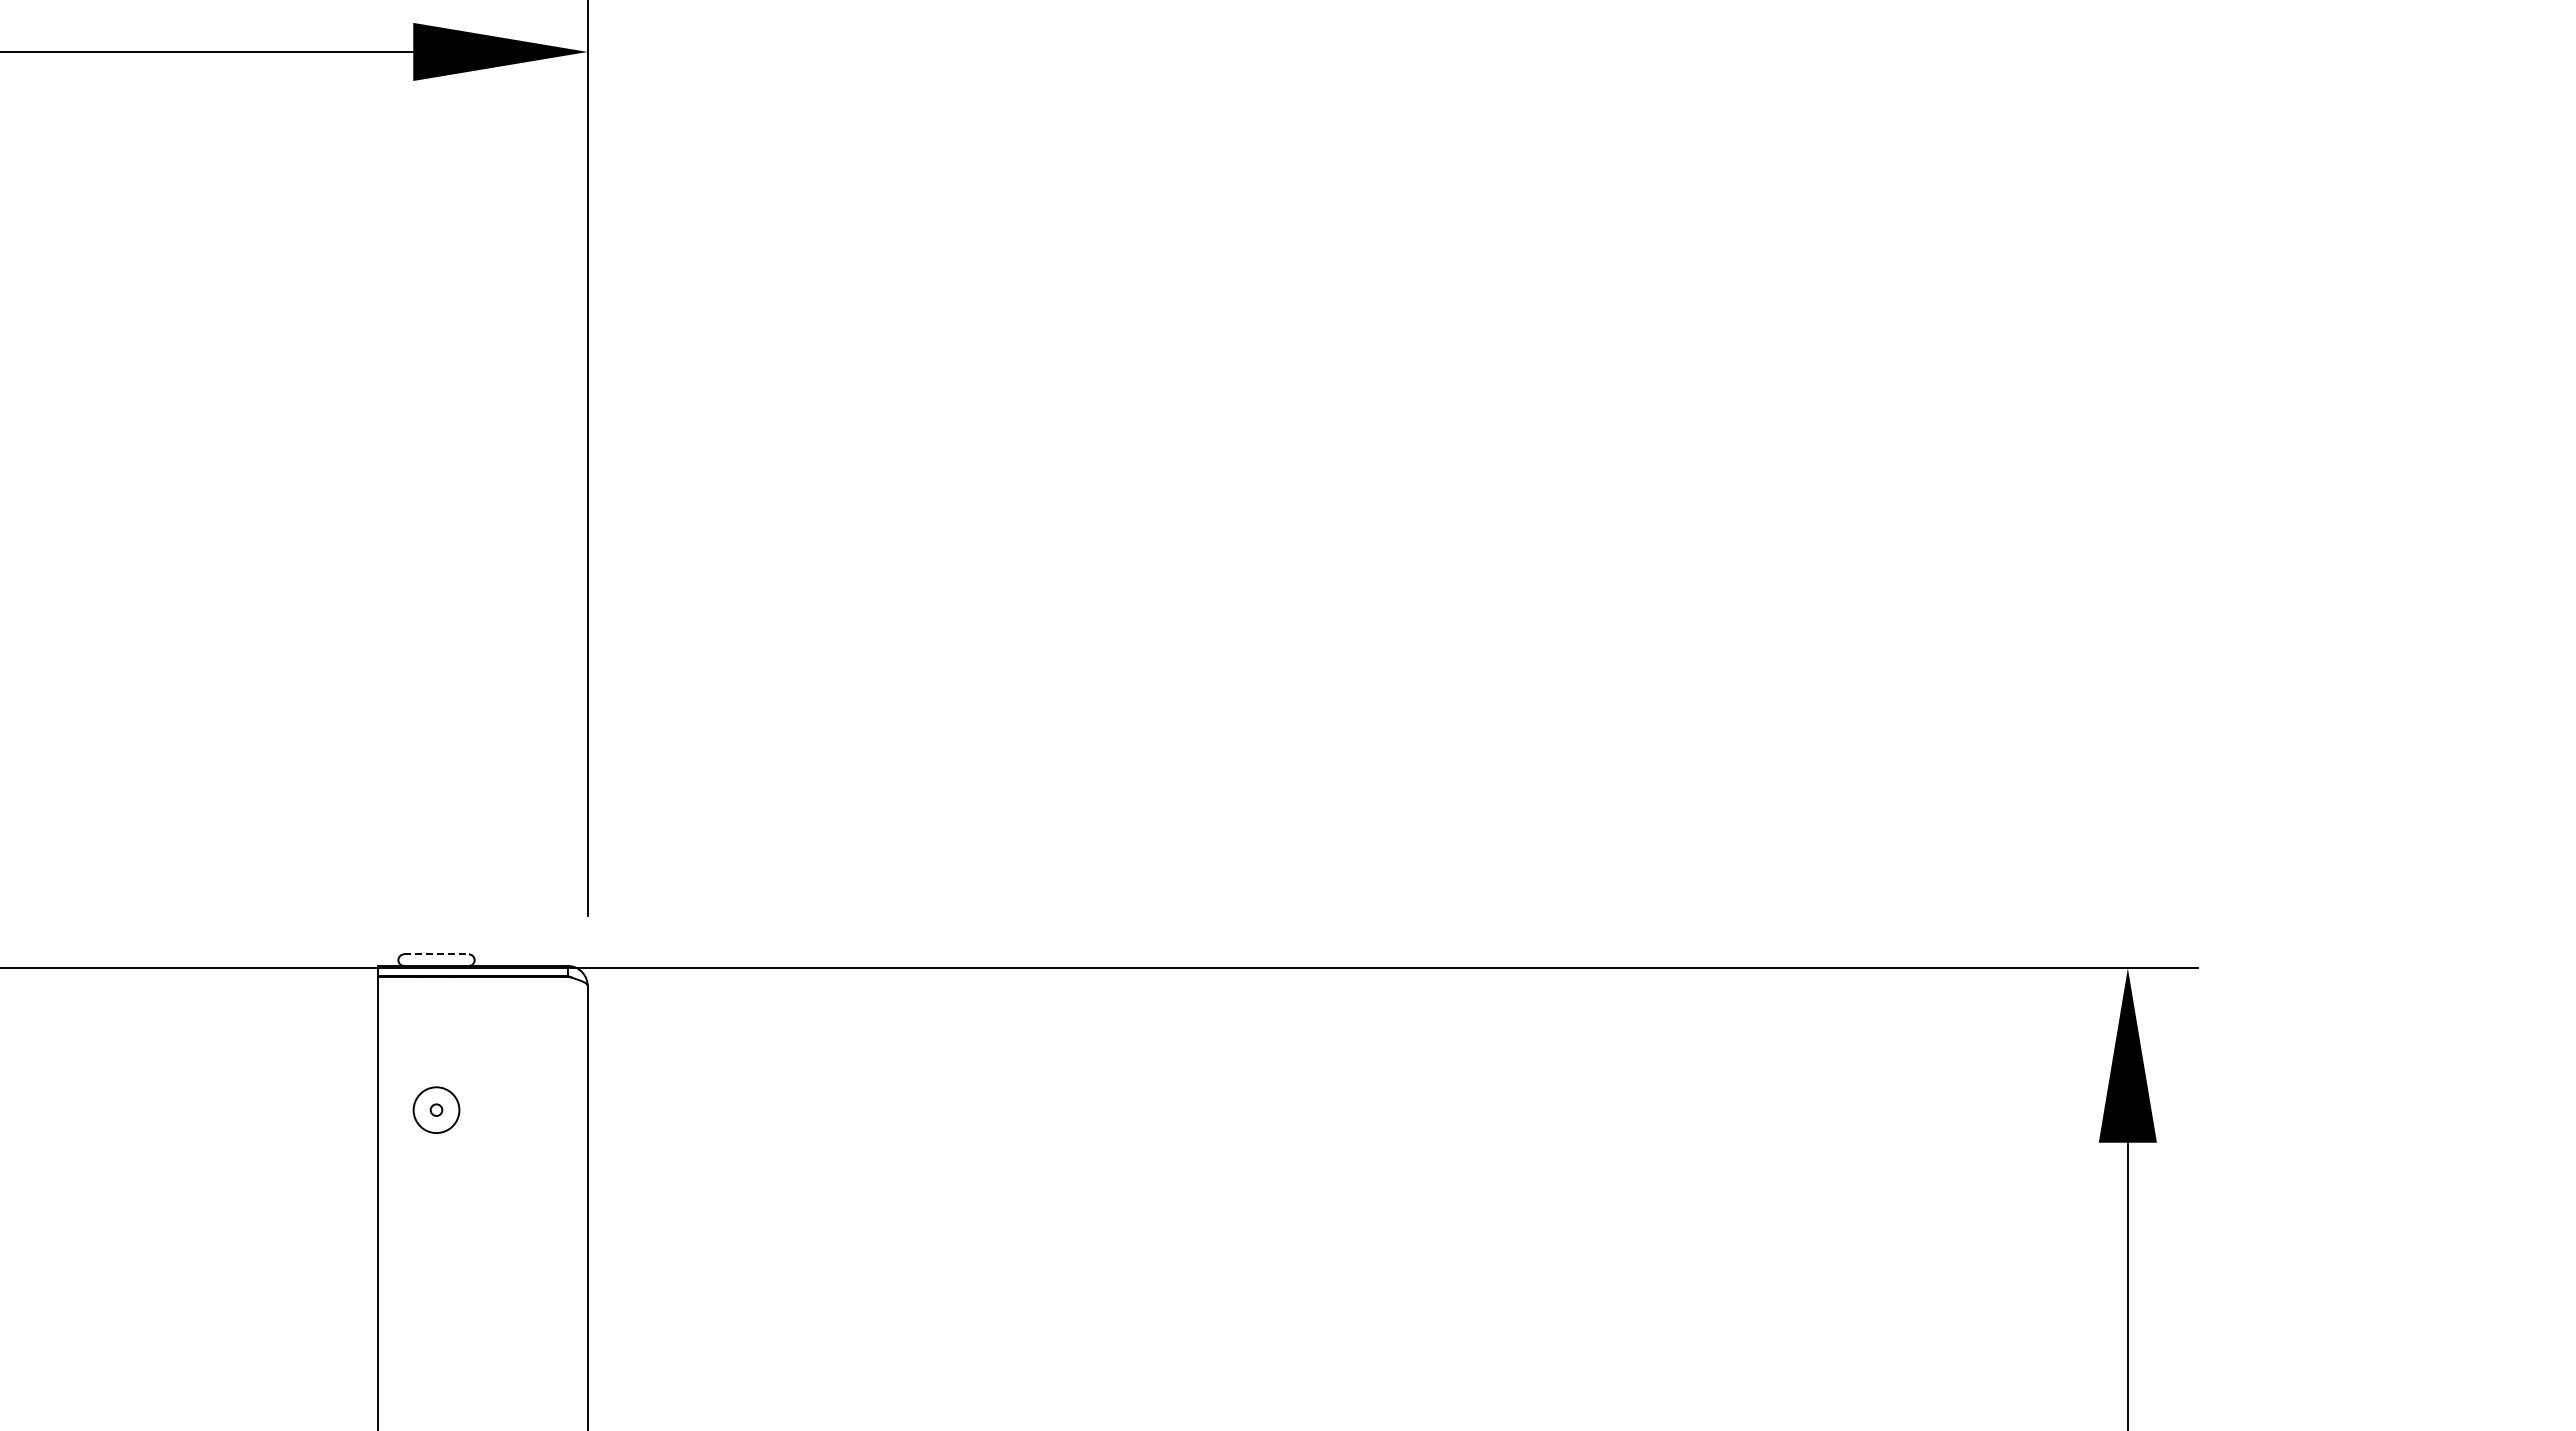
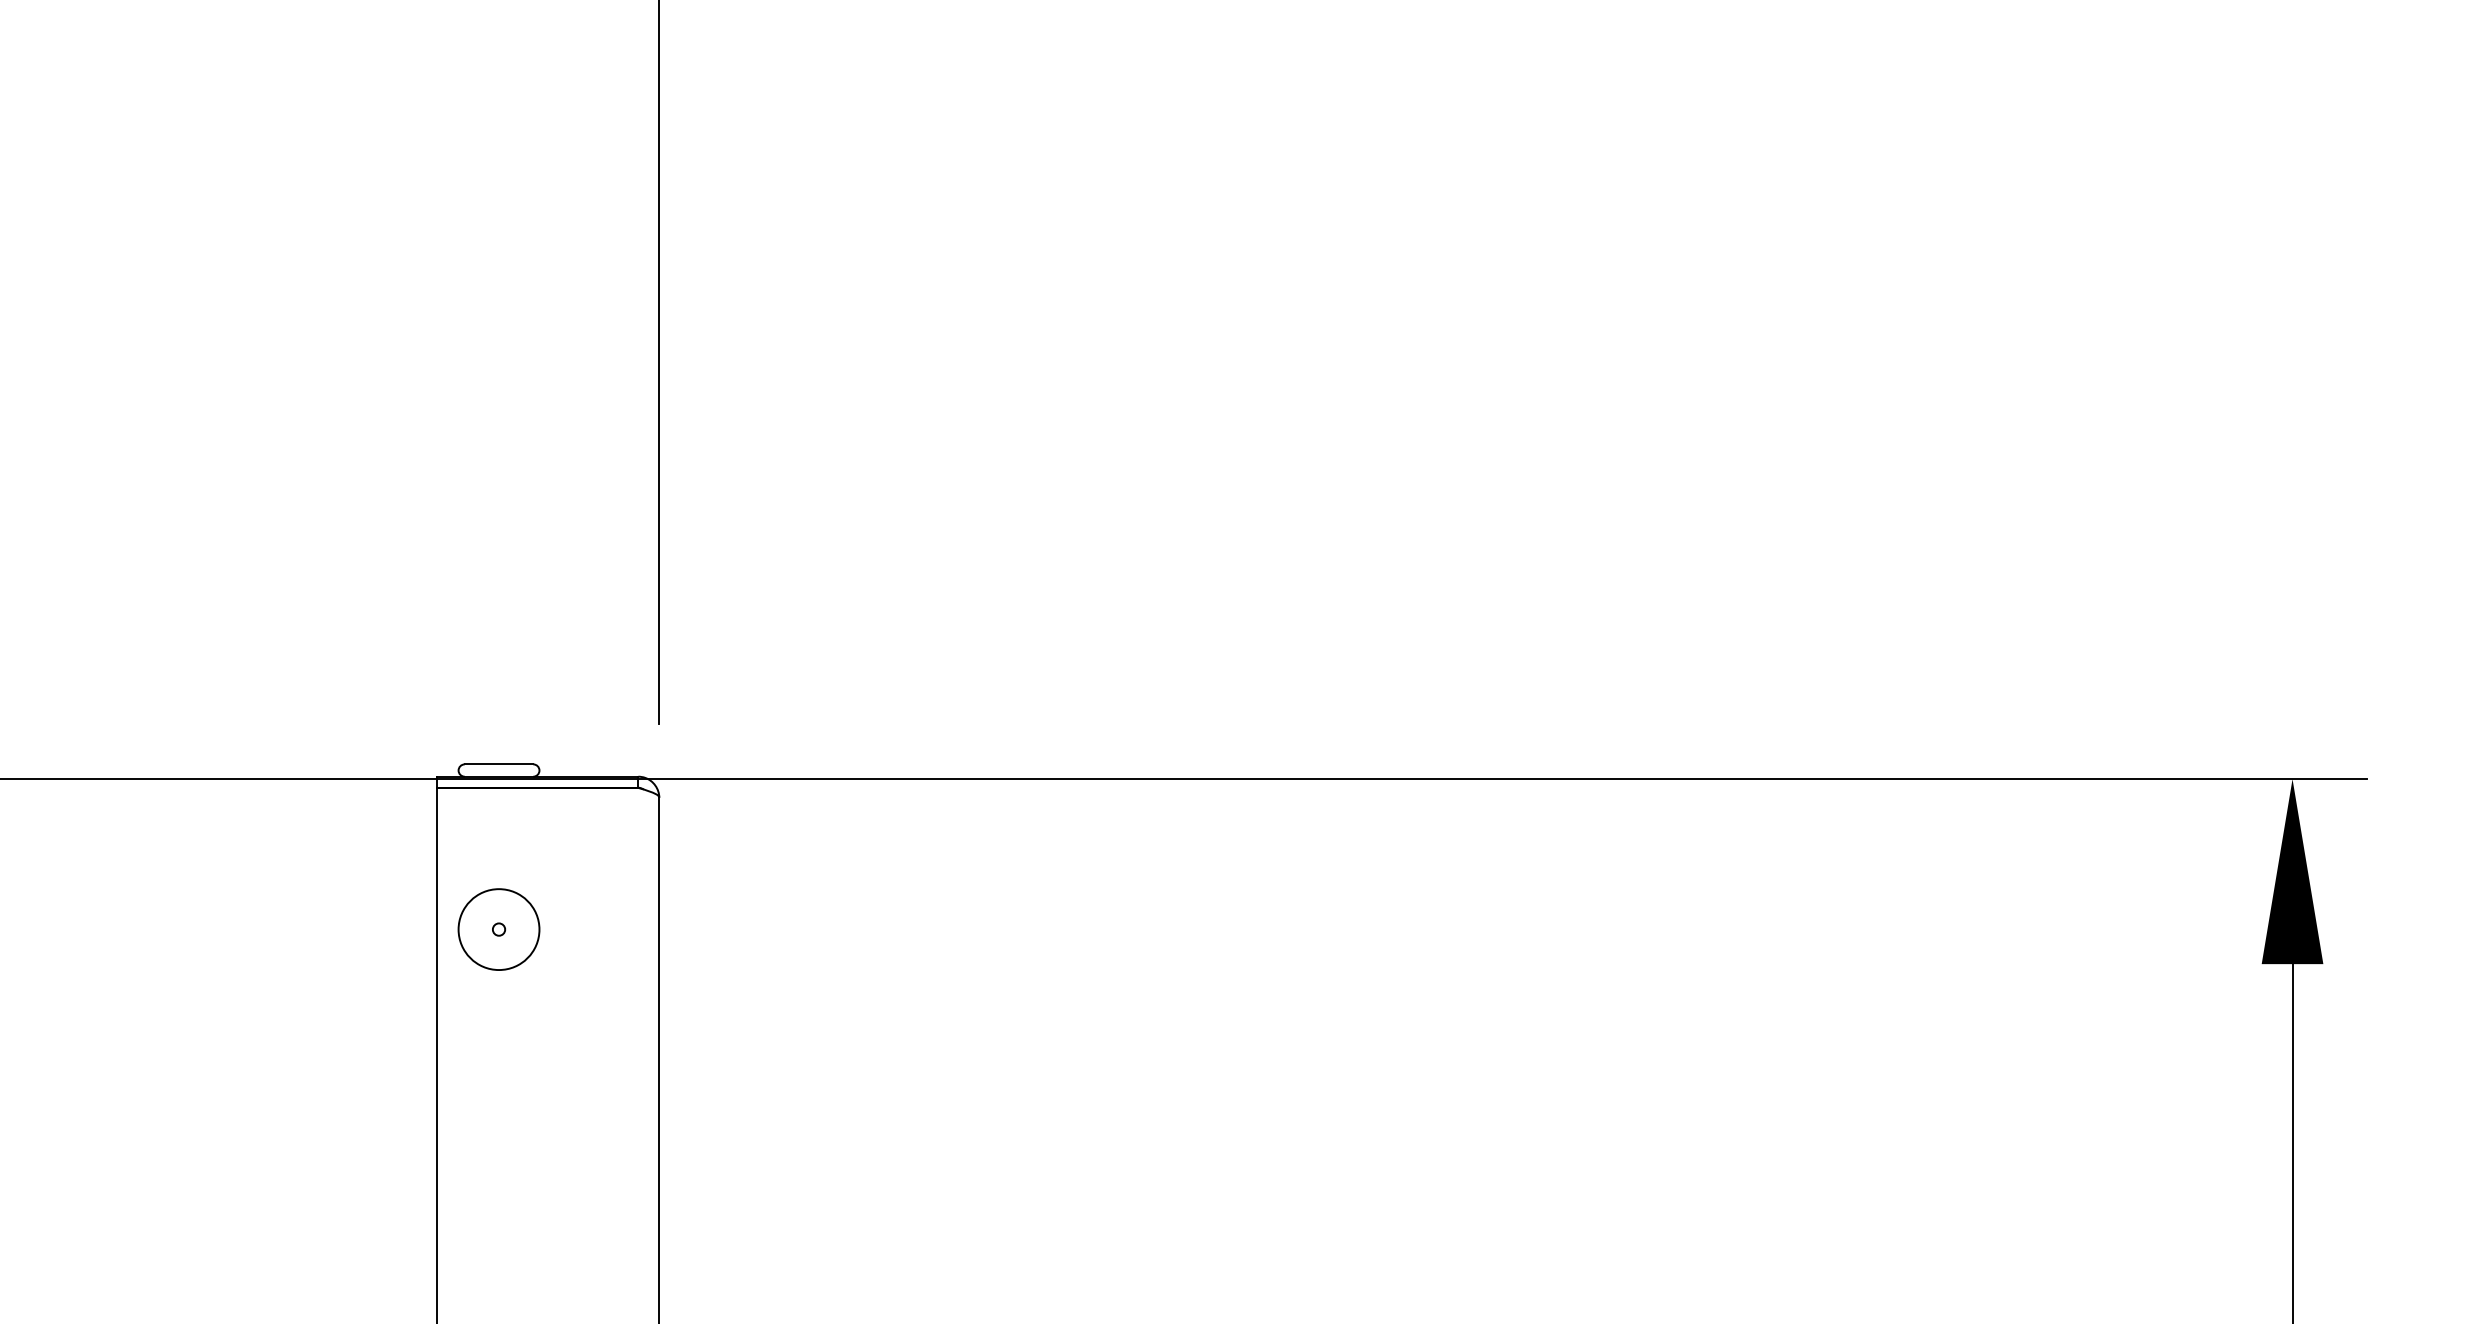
line: (437, 954) -> (500, 764), dashed -> solid
circle: (436, 1110) -> (499, 929), size x1.67

